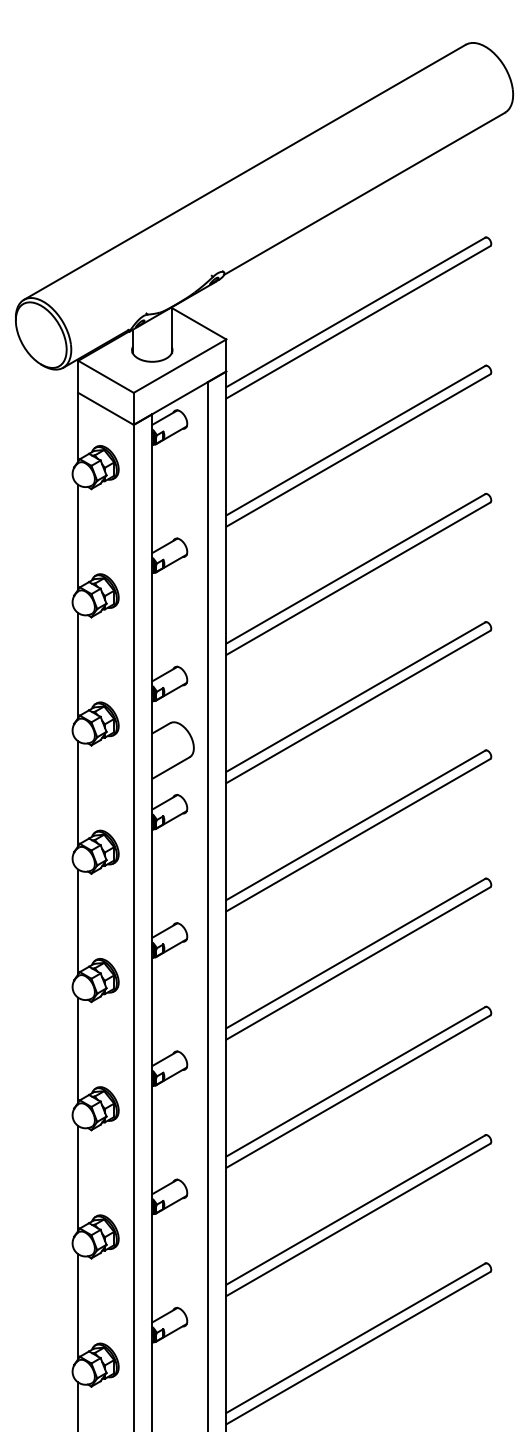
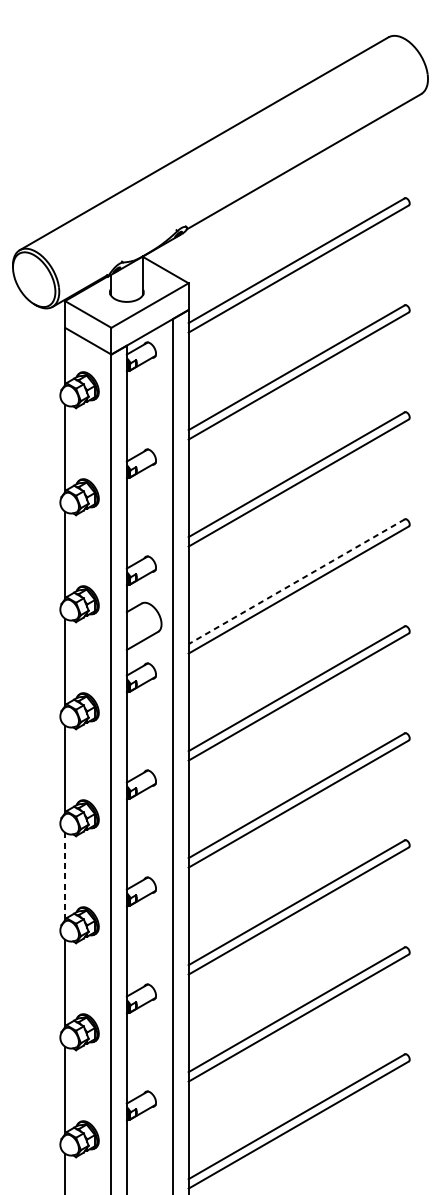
line: (355, 697) -> (296, 582), solid -> dashed
line: (78, 1050) -> (65, 876), solid -> dashed

